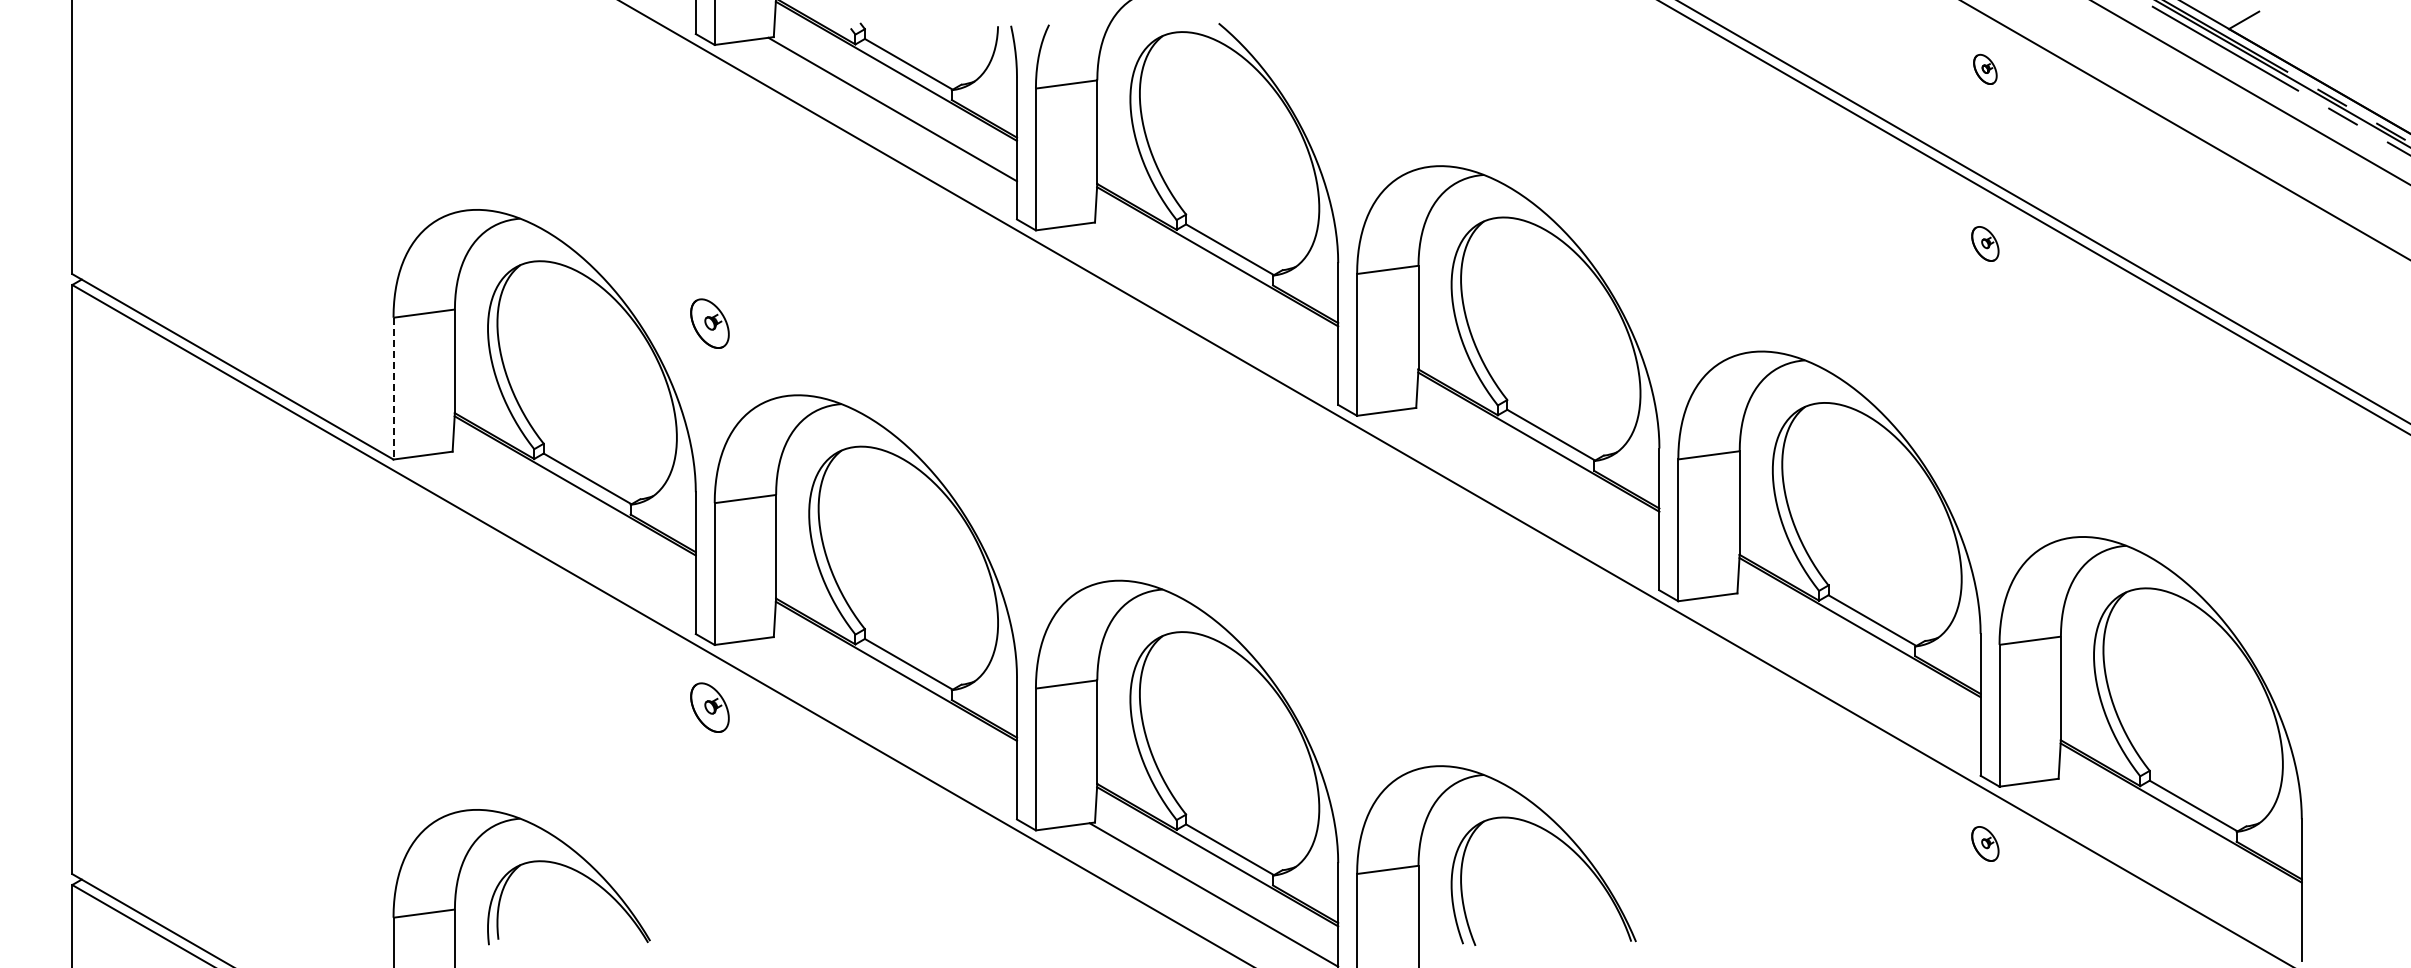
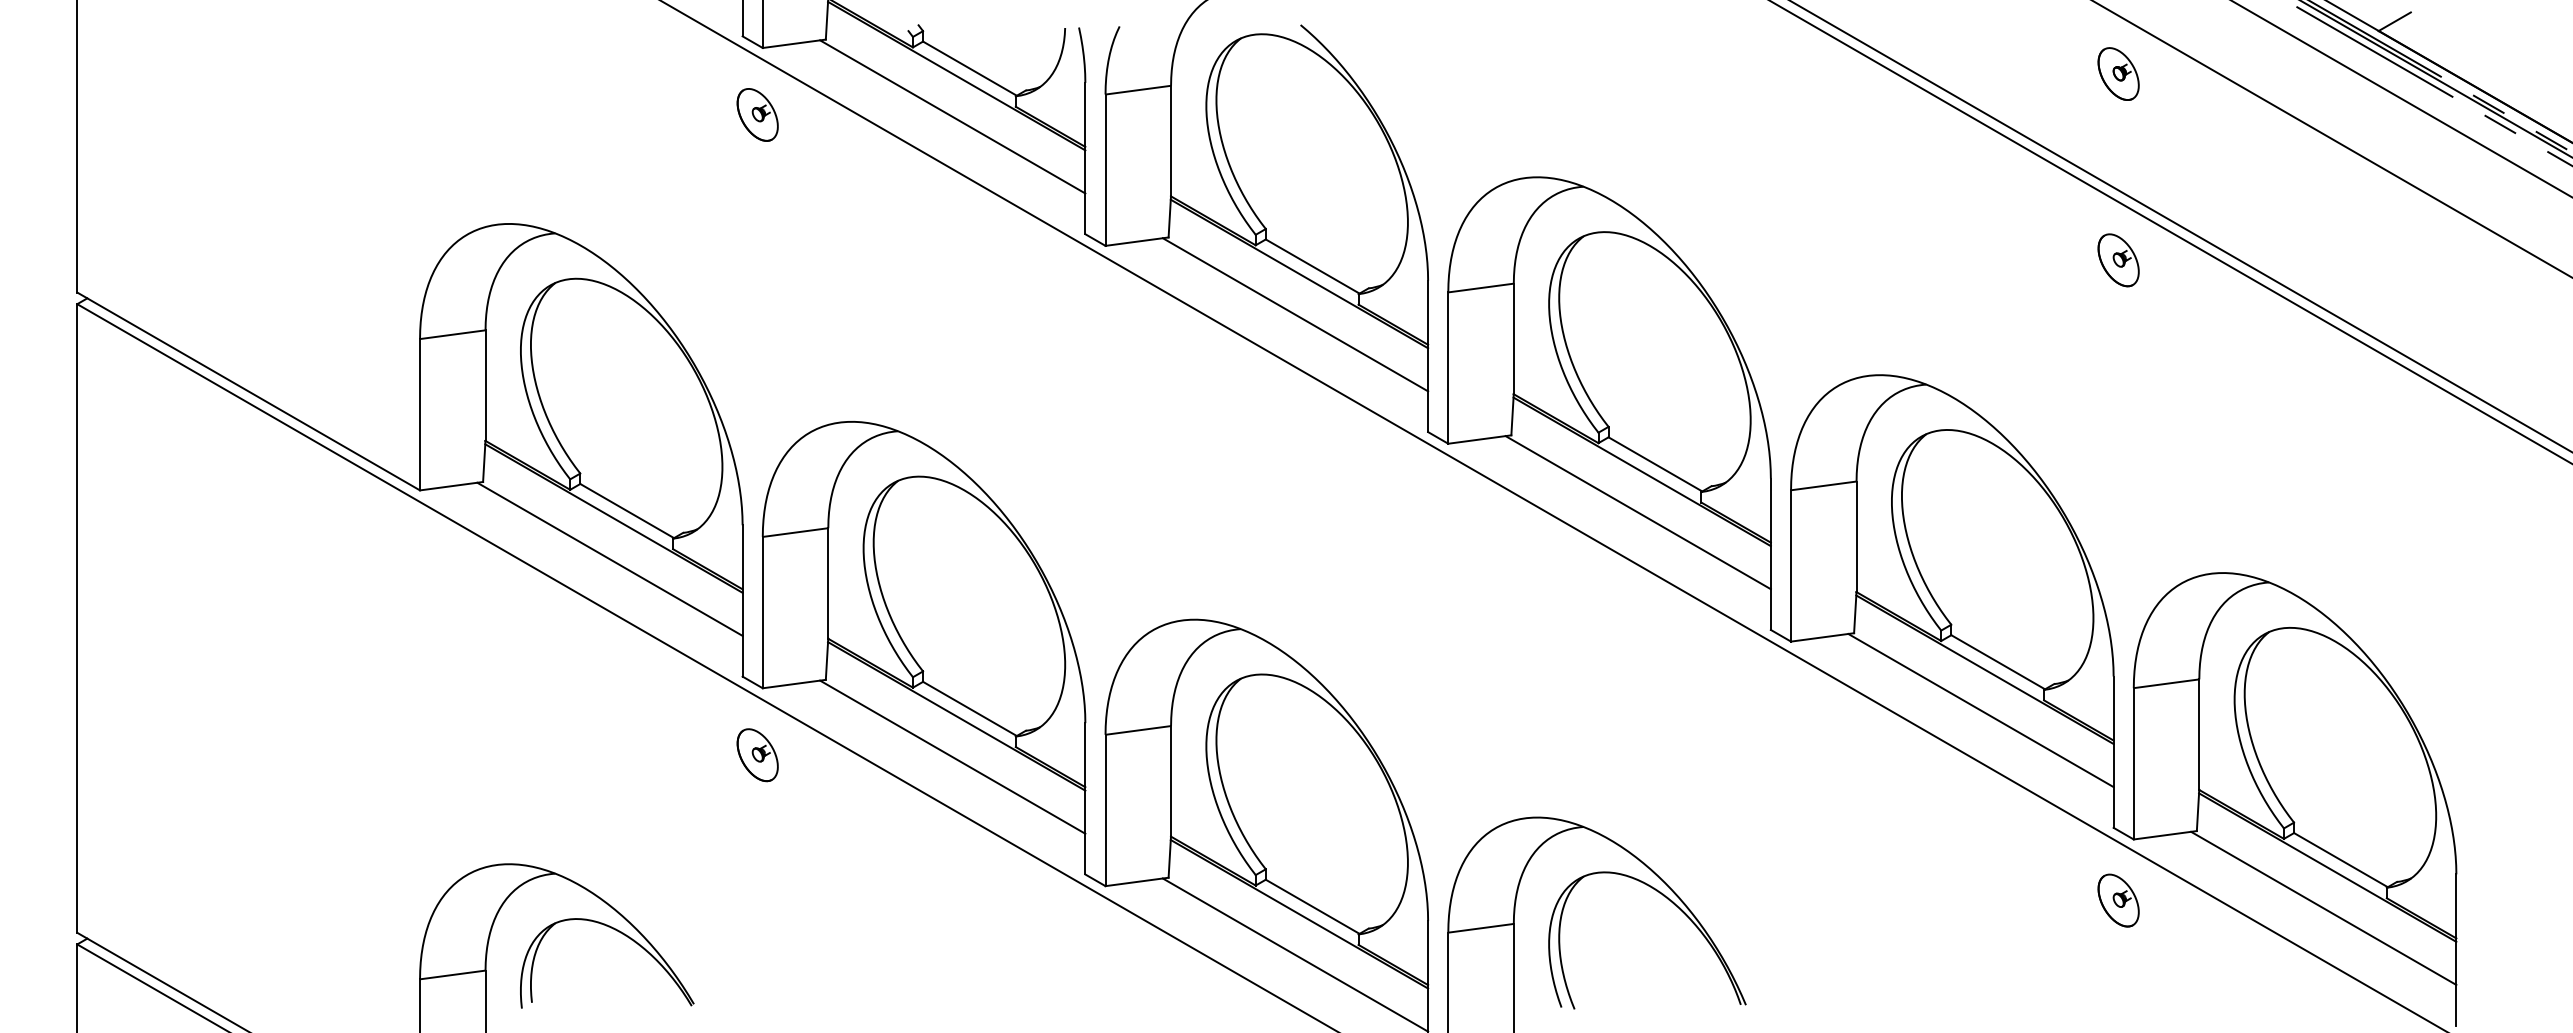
part: (1985, 69) -> (2118, 74), size x1.67
part: (1985, 243) -> (2118, 259), size x1.43
line: (1213, 294) -> (1295, 314), added
part: (709, 323) -> (757, 114), moved
line: (393, 388) -> (420, 414), dashed -> solid
line: (1534, 480) -> (1637, 512), added
line: (571, 523) -> (609, 558), added
line: (1856, 665) -> (1981, 710), added
line: (892, 709) -> (952, 757), added
part: (1985, 843) -> (2118, 900), size x1.43
line: (2177, 851) -> (2323, 908), added

